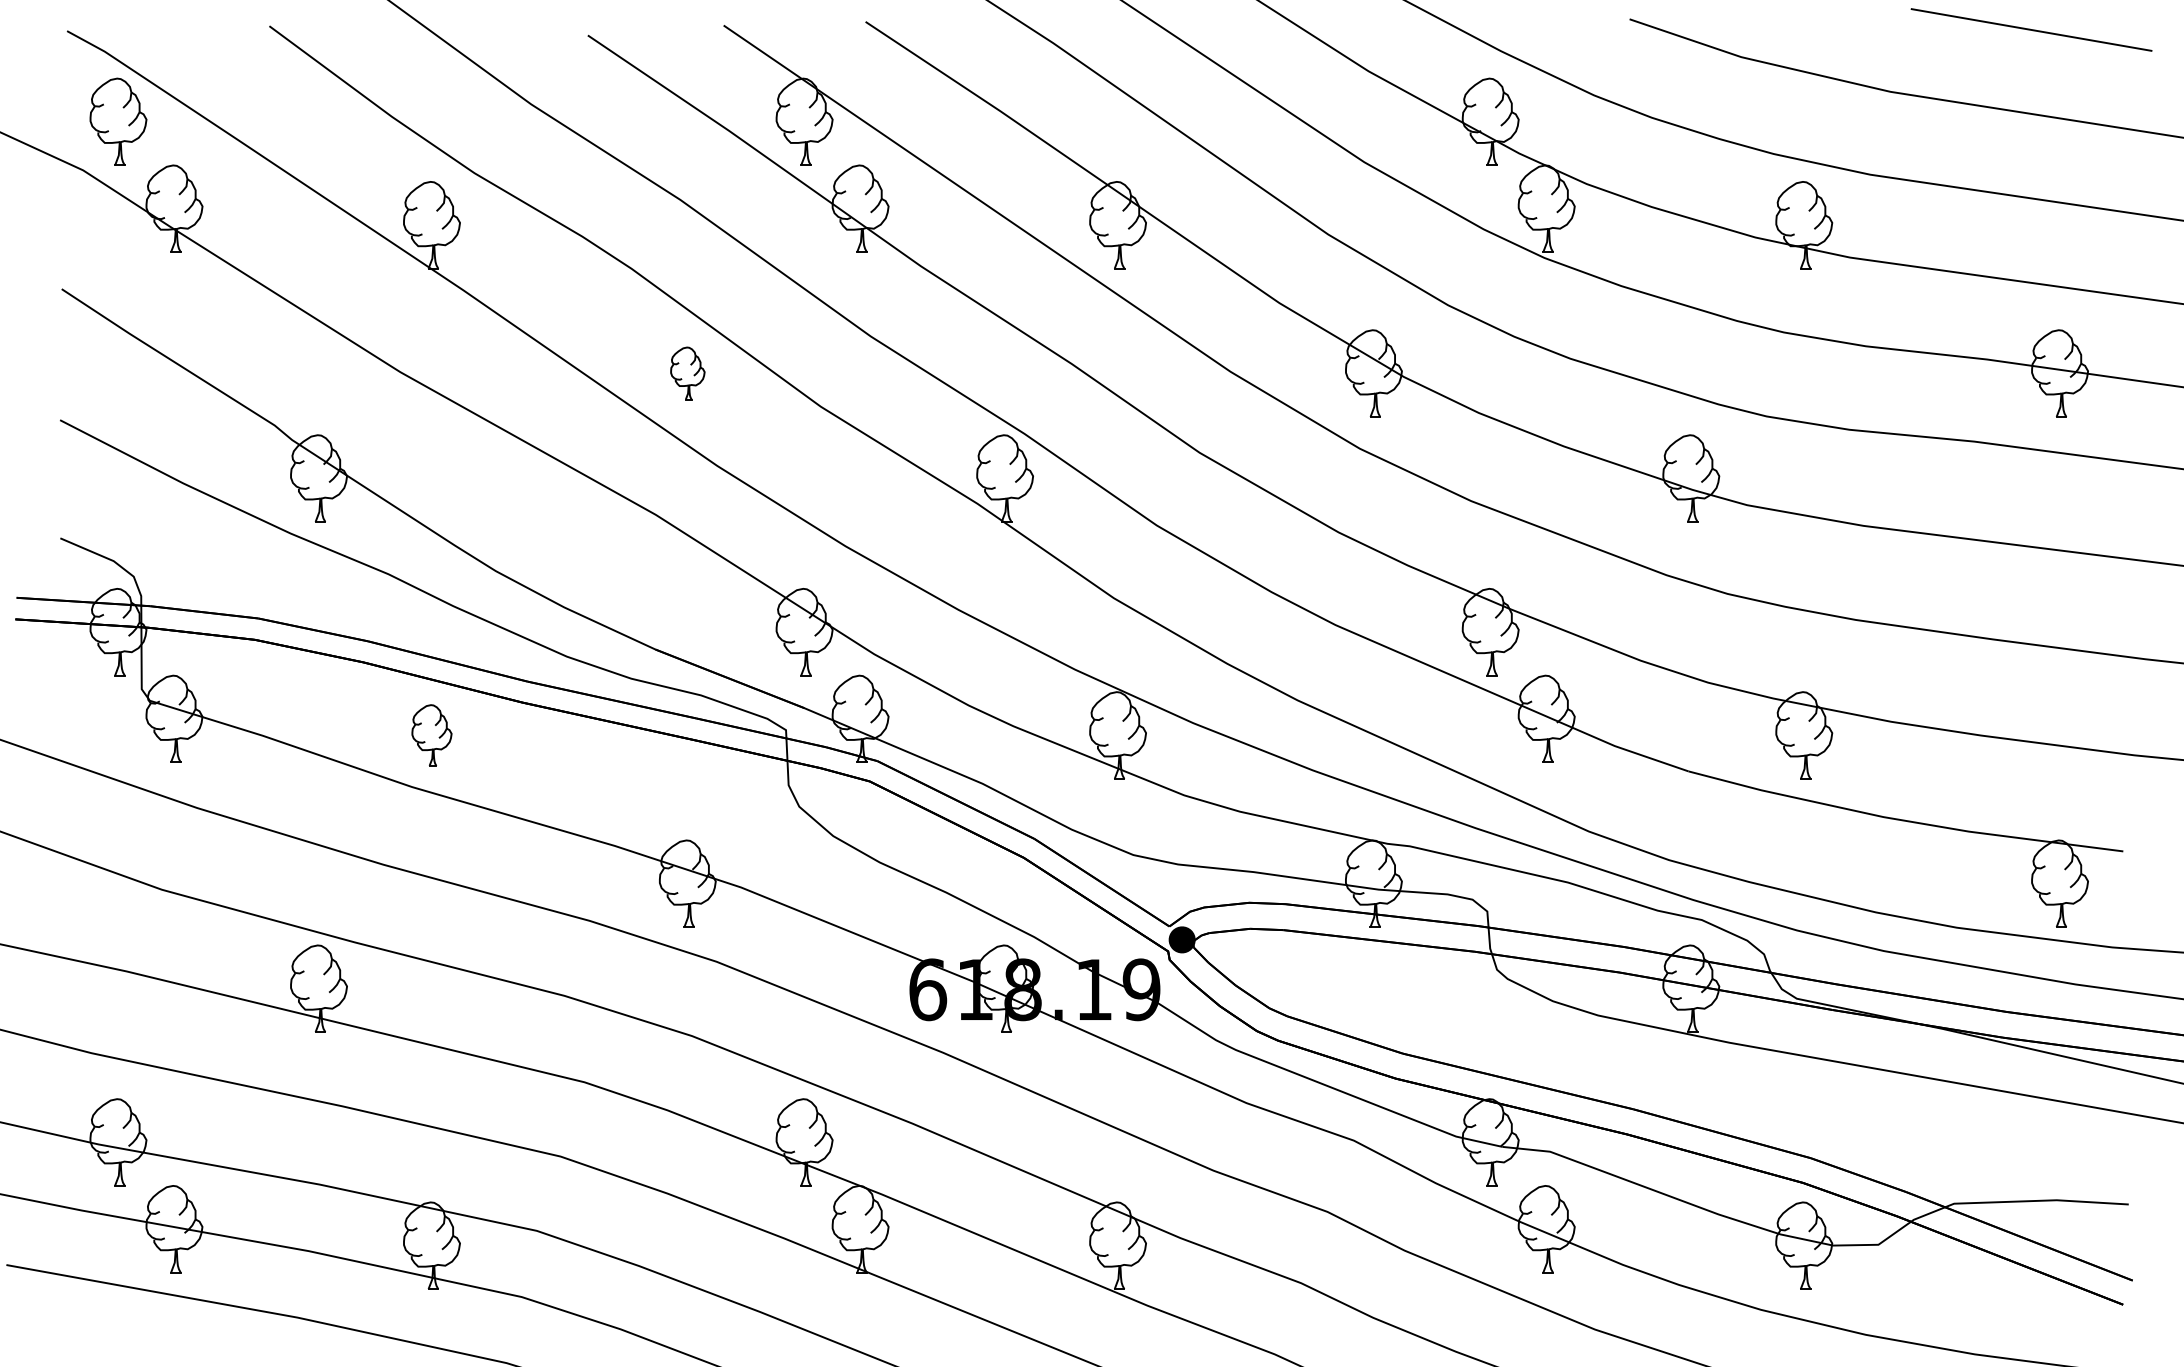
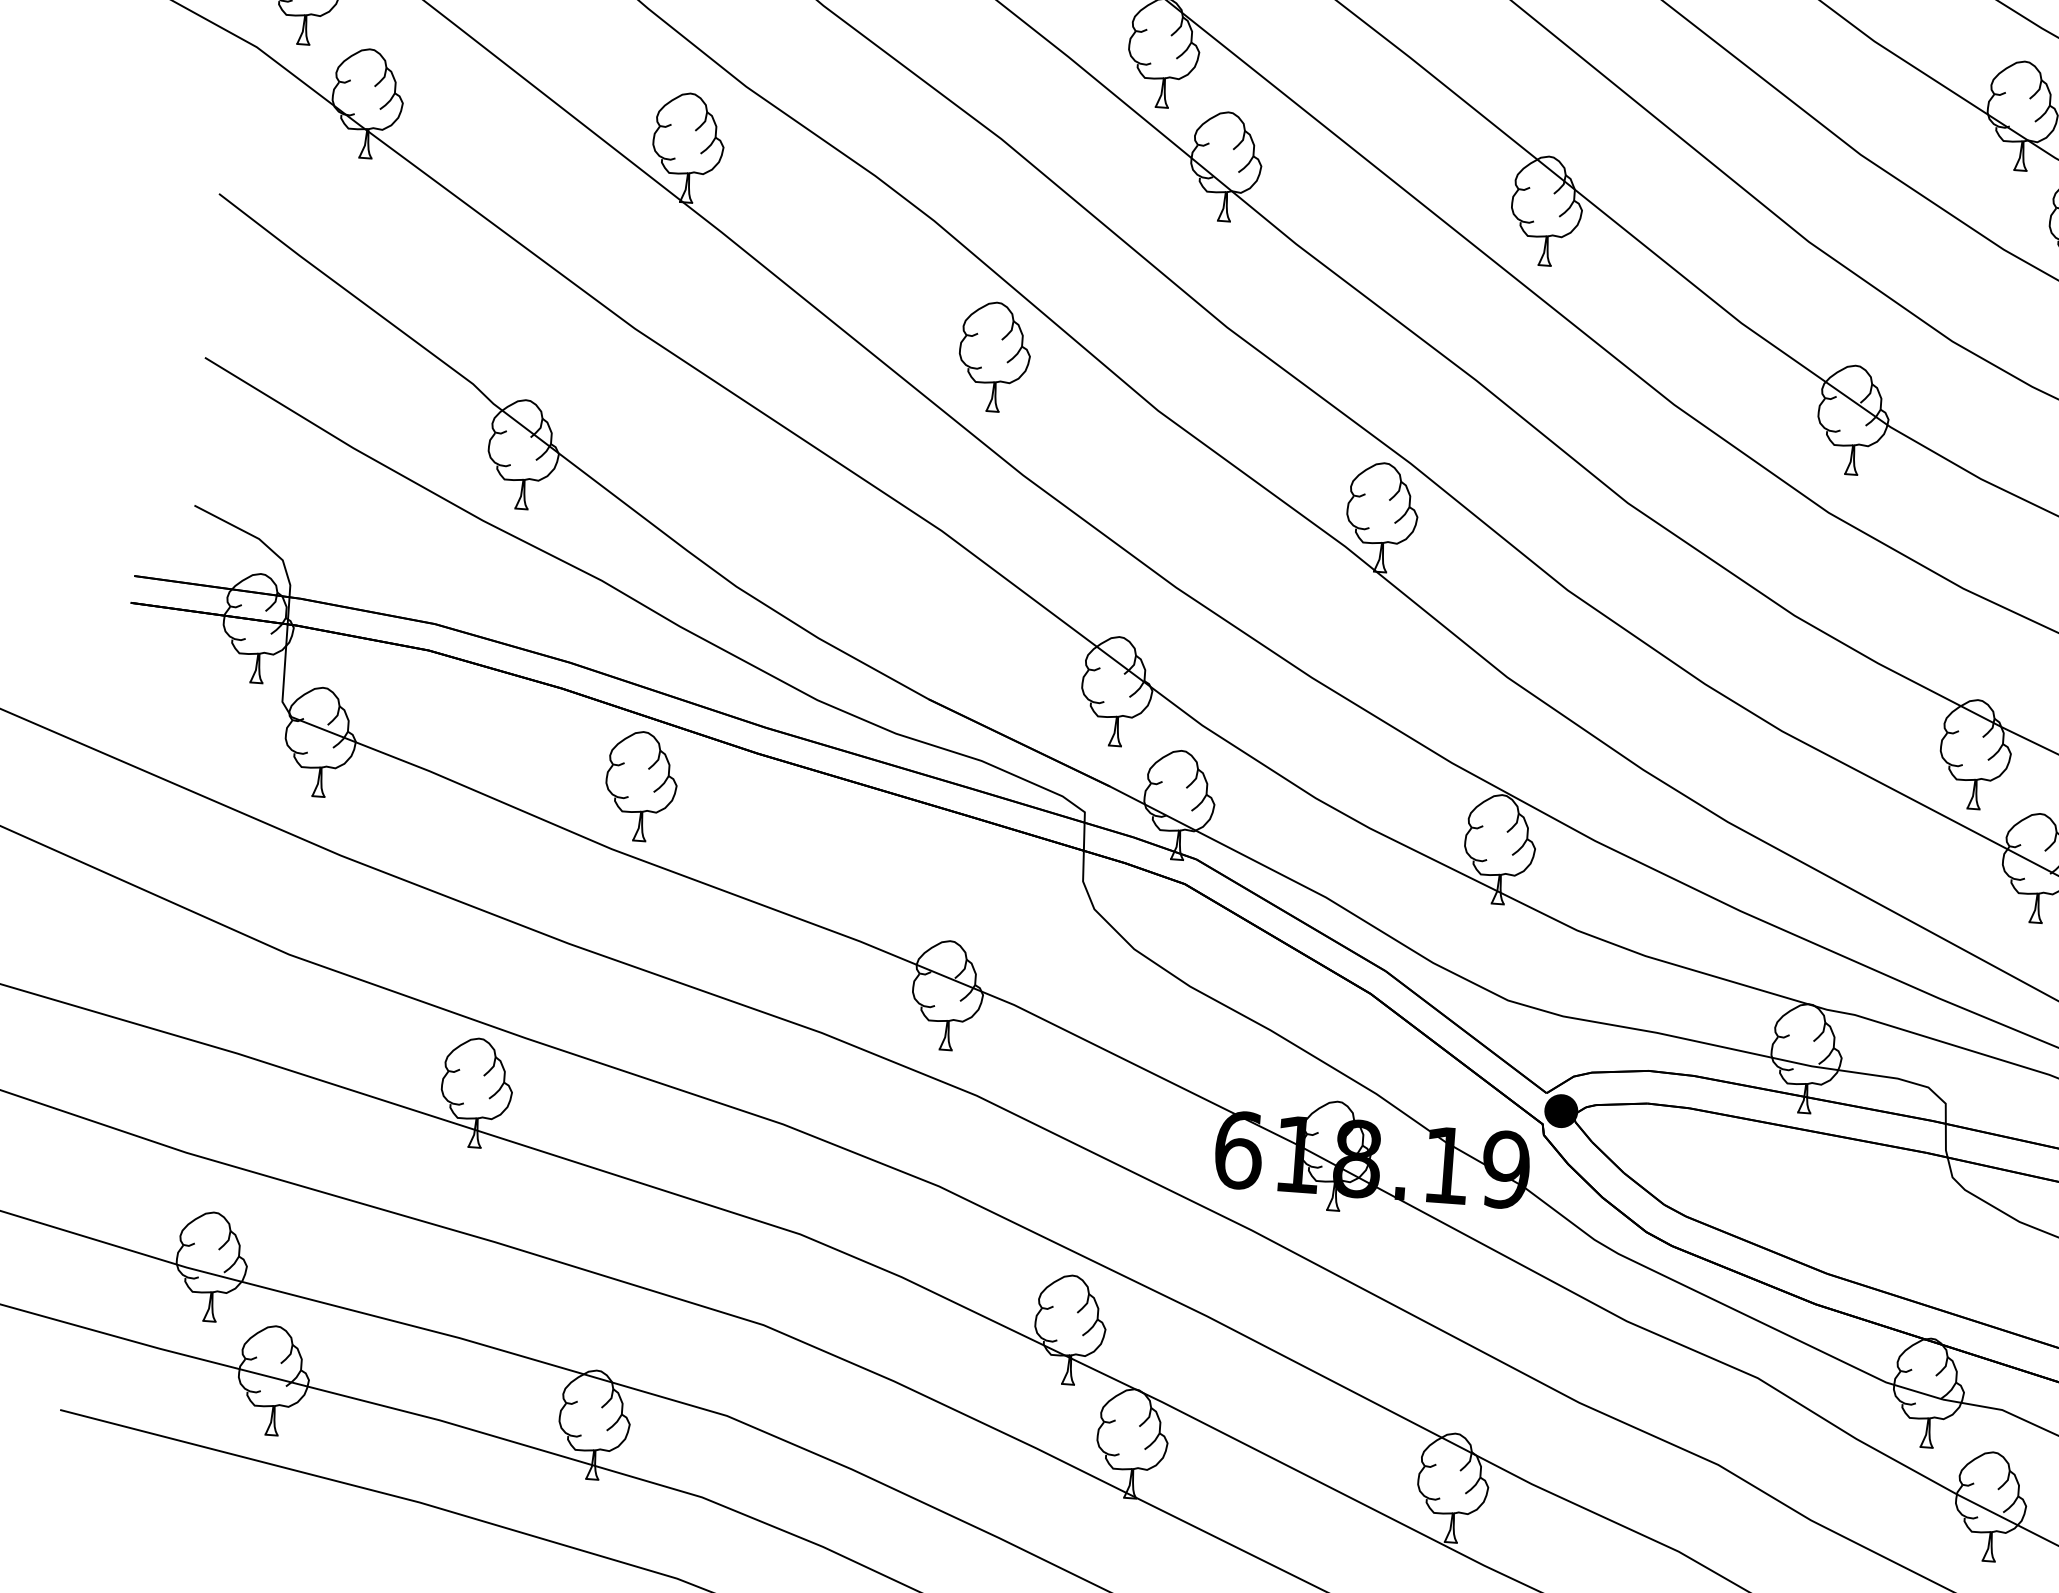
part: (687, 373) -> (994, 356), size x1.67
part: (431, 735) -> (640, 786), size x1.43

